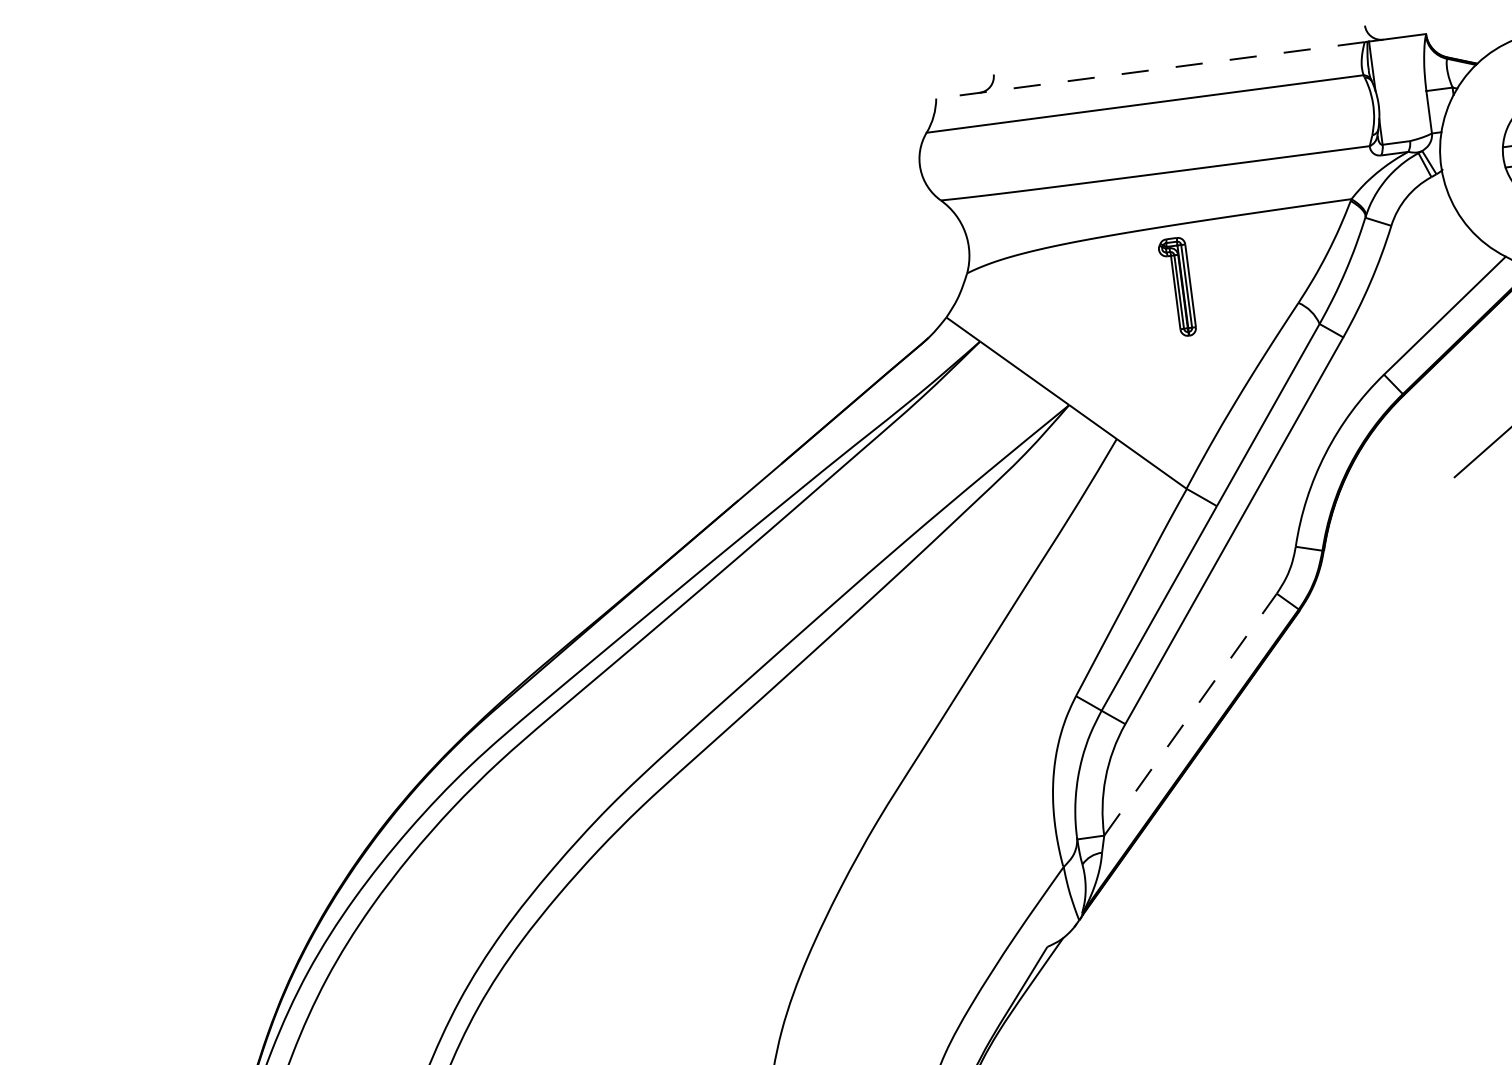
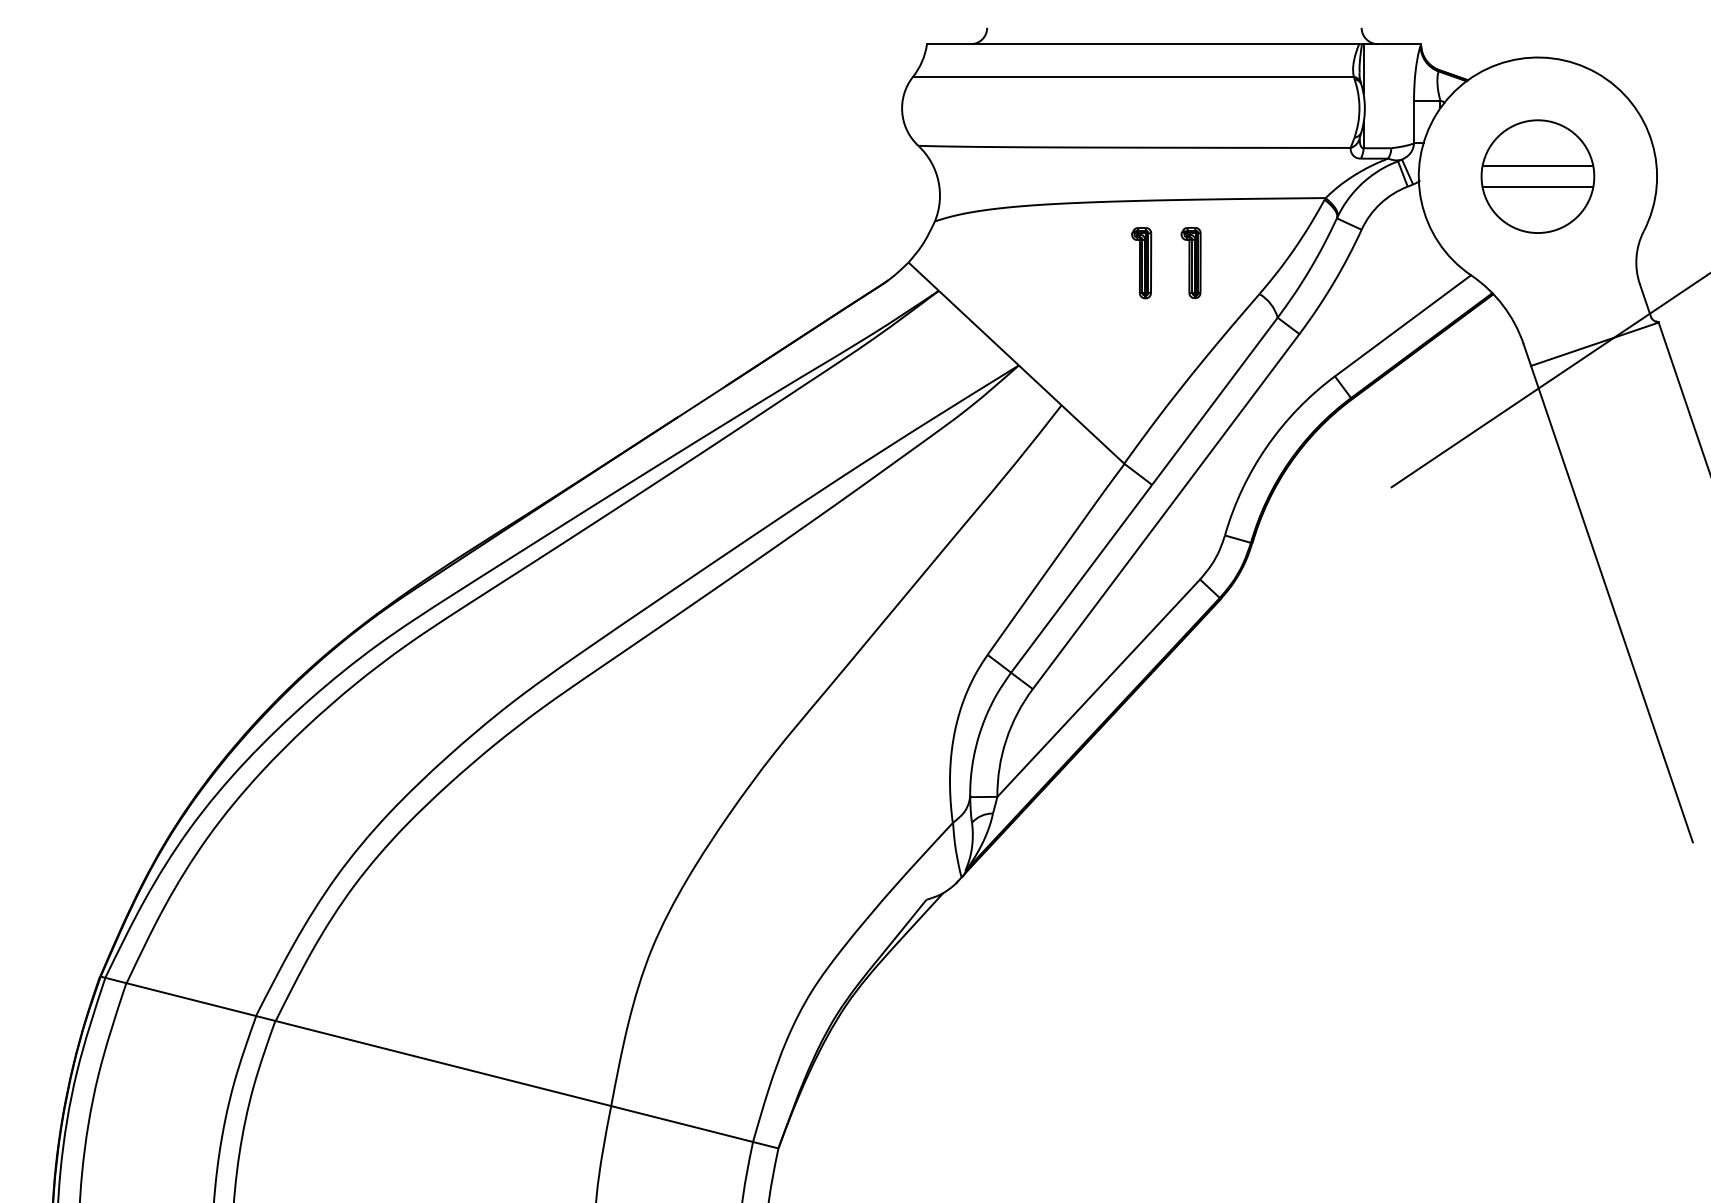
line: (1149, 70) -> (1142, 44), dashed -> solid
part: (1226, 281) -> (1190, 263), added
part: (1177, 288) -> (1141, 263), size x0.71
line: (1190, 714) -> (1098, 688), dashed -> solid

